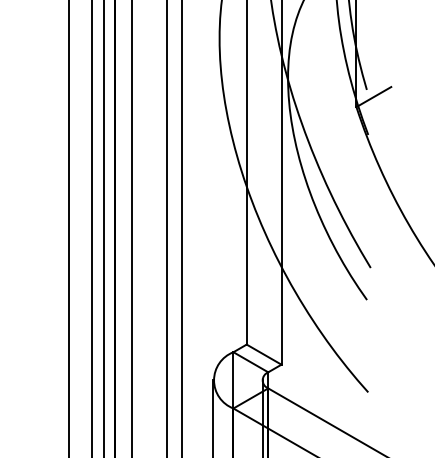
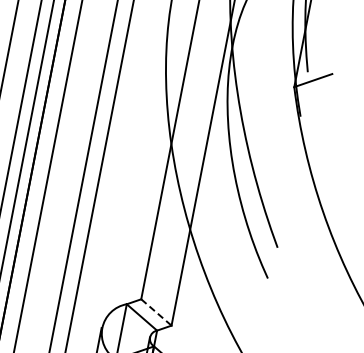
line: (264, 354) -> (156, 312), solid -> dashed

